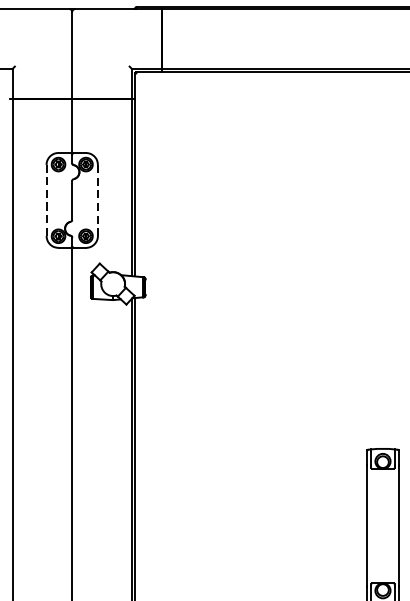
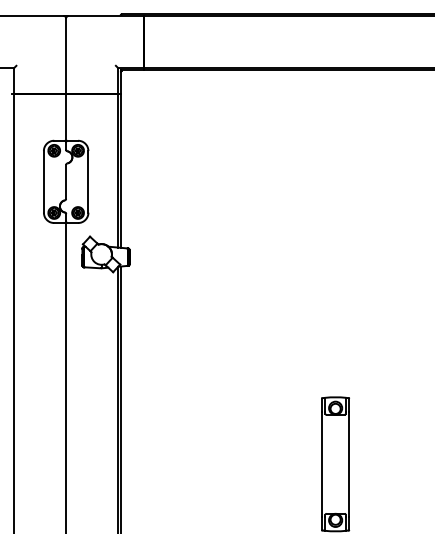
line: (46, 199) -> (43, 181), dashed -> solid
line: (98, 199) -> (88, 181), dashed -> solid

